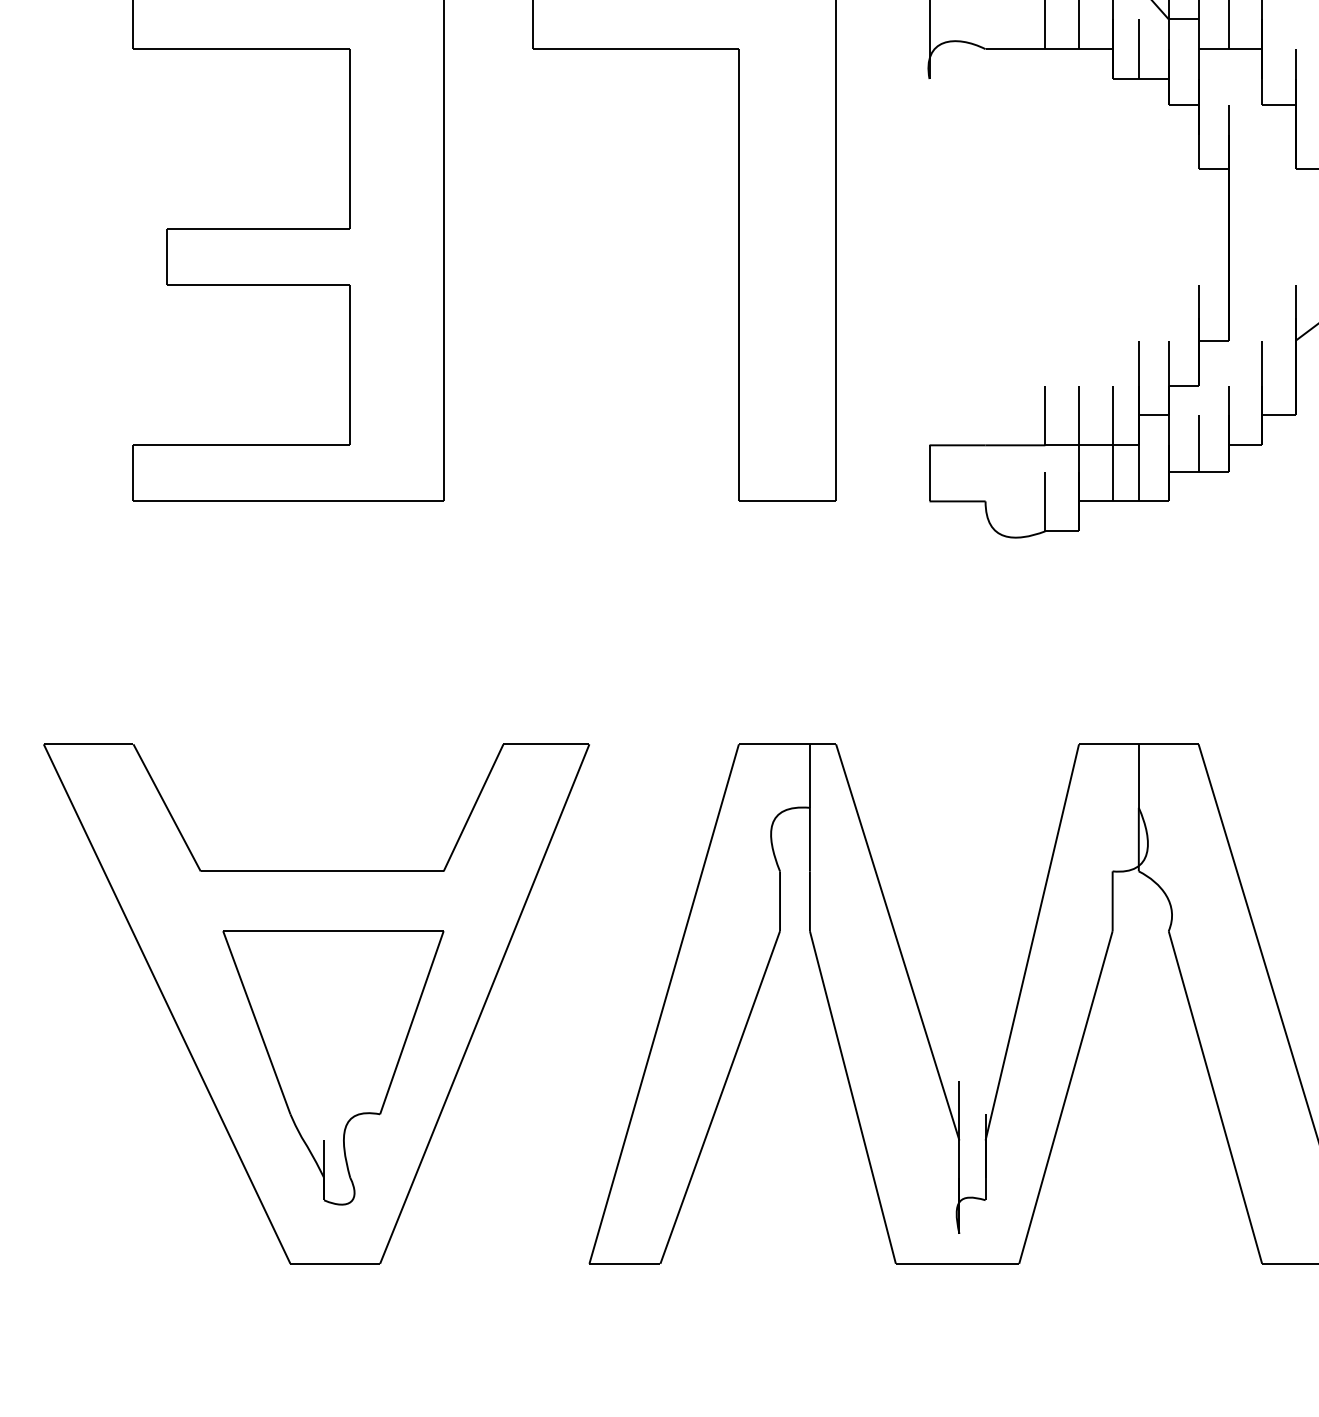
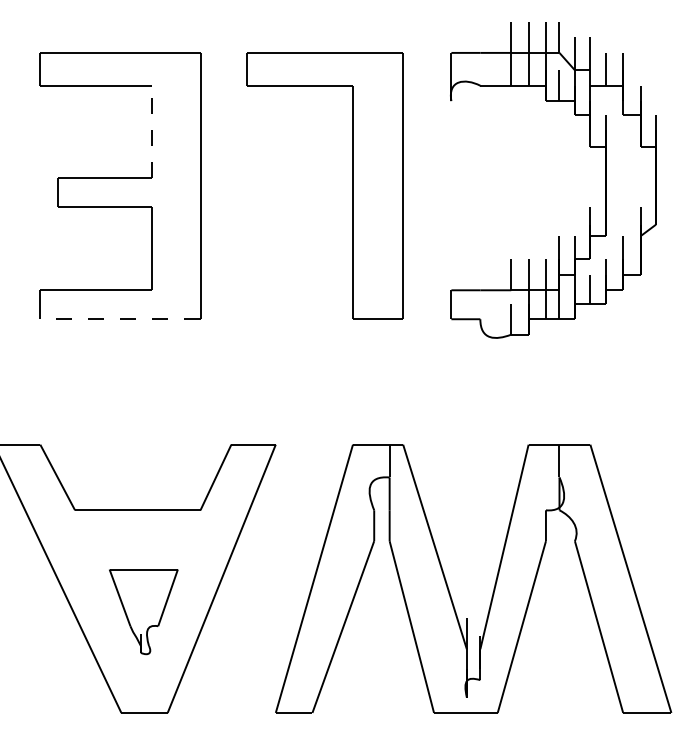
line: (350, 137) -> (152, 131), solid -> dashed
line: (286, 501) -> (119, 319), solid -> dashed
part: (333, 1067) -> (143, 611), size x0.6

